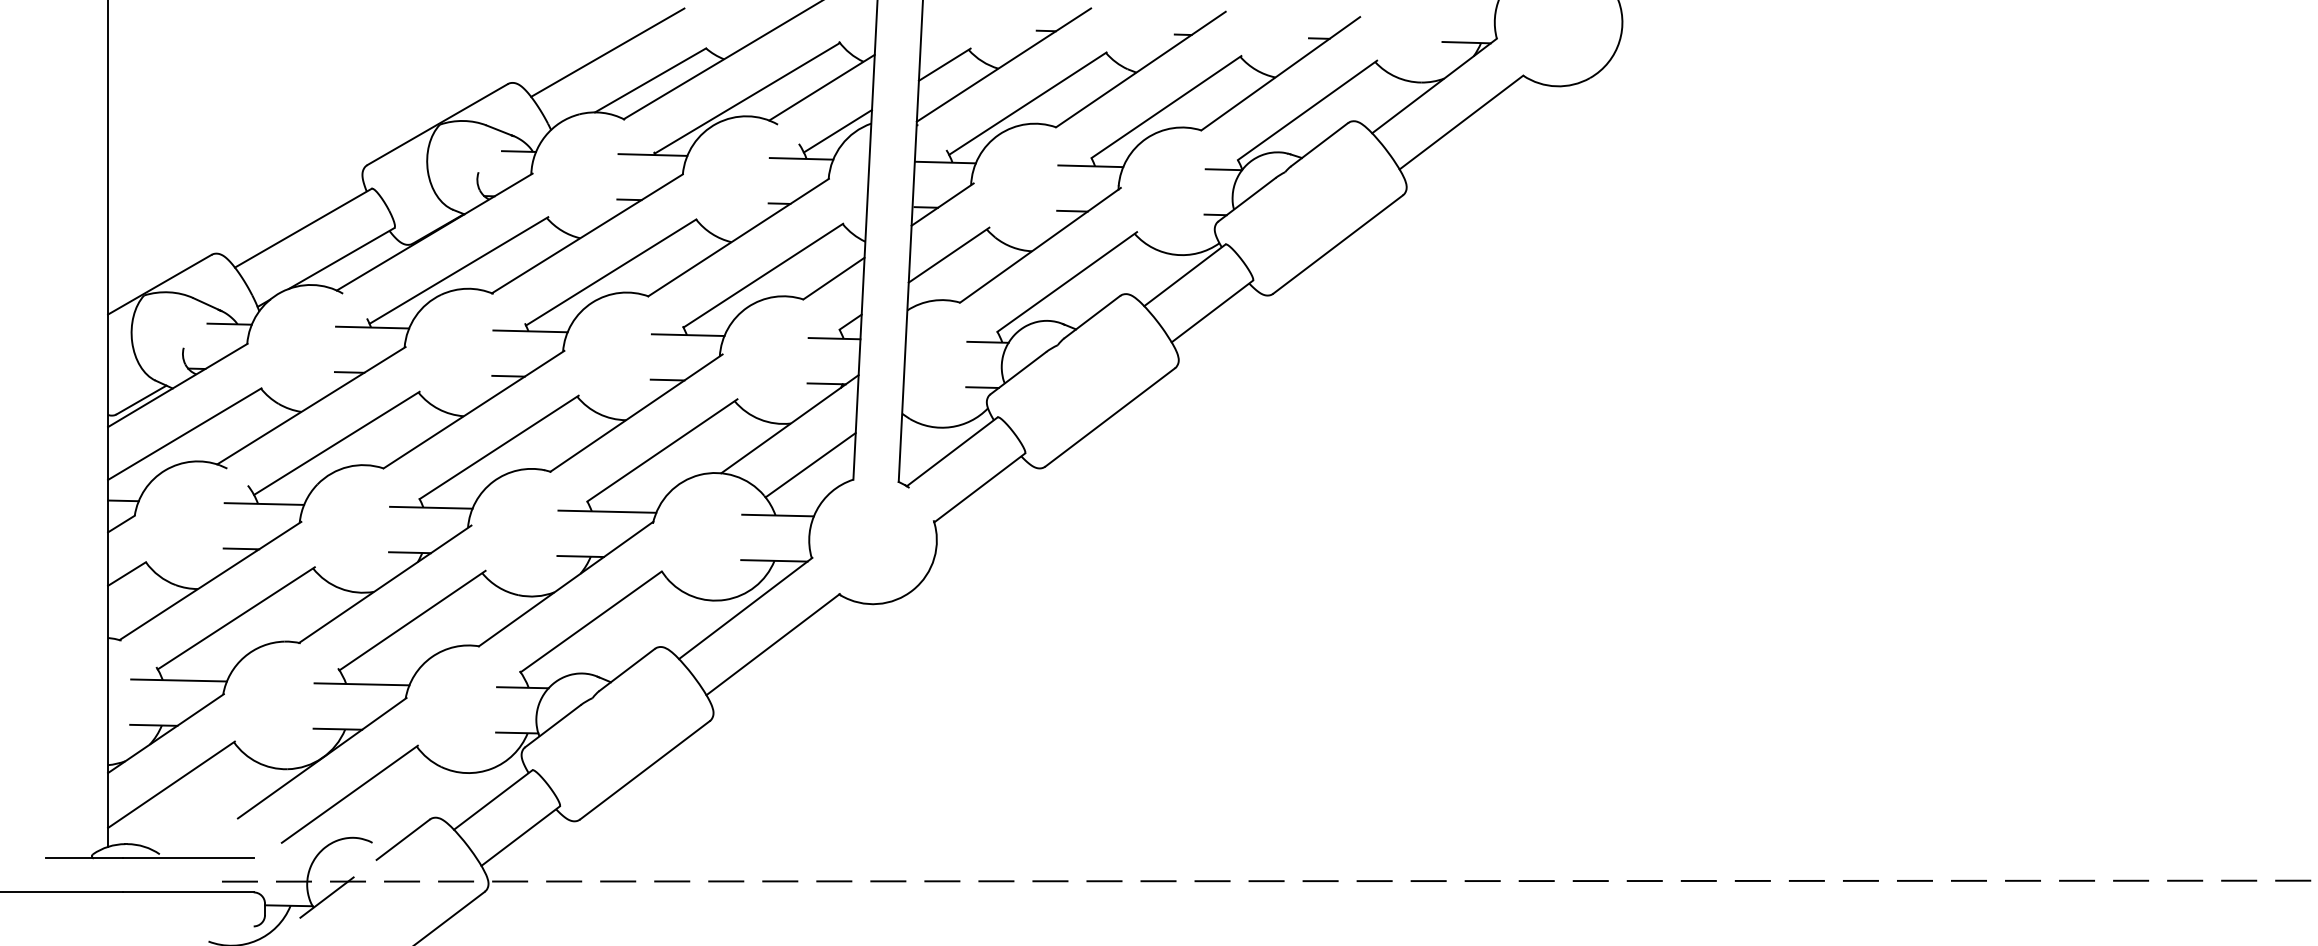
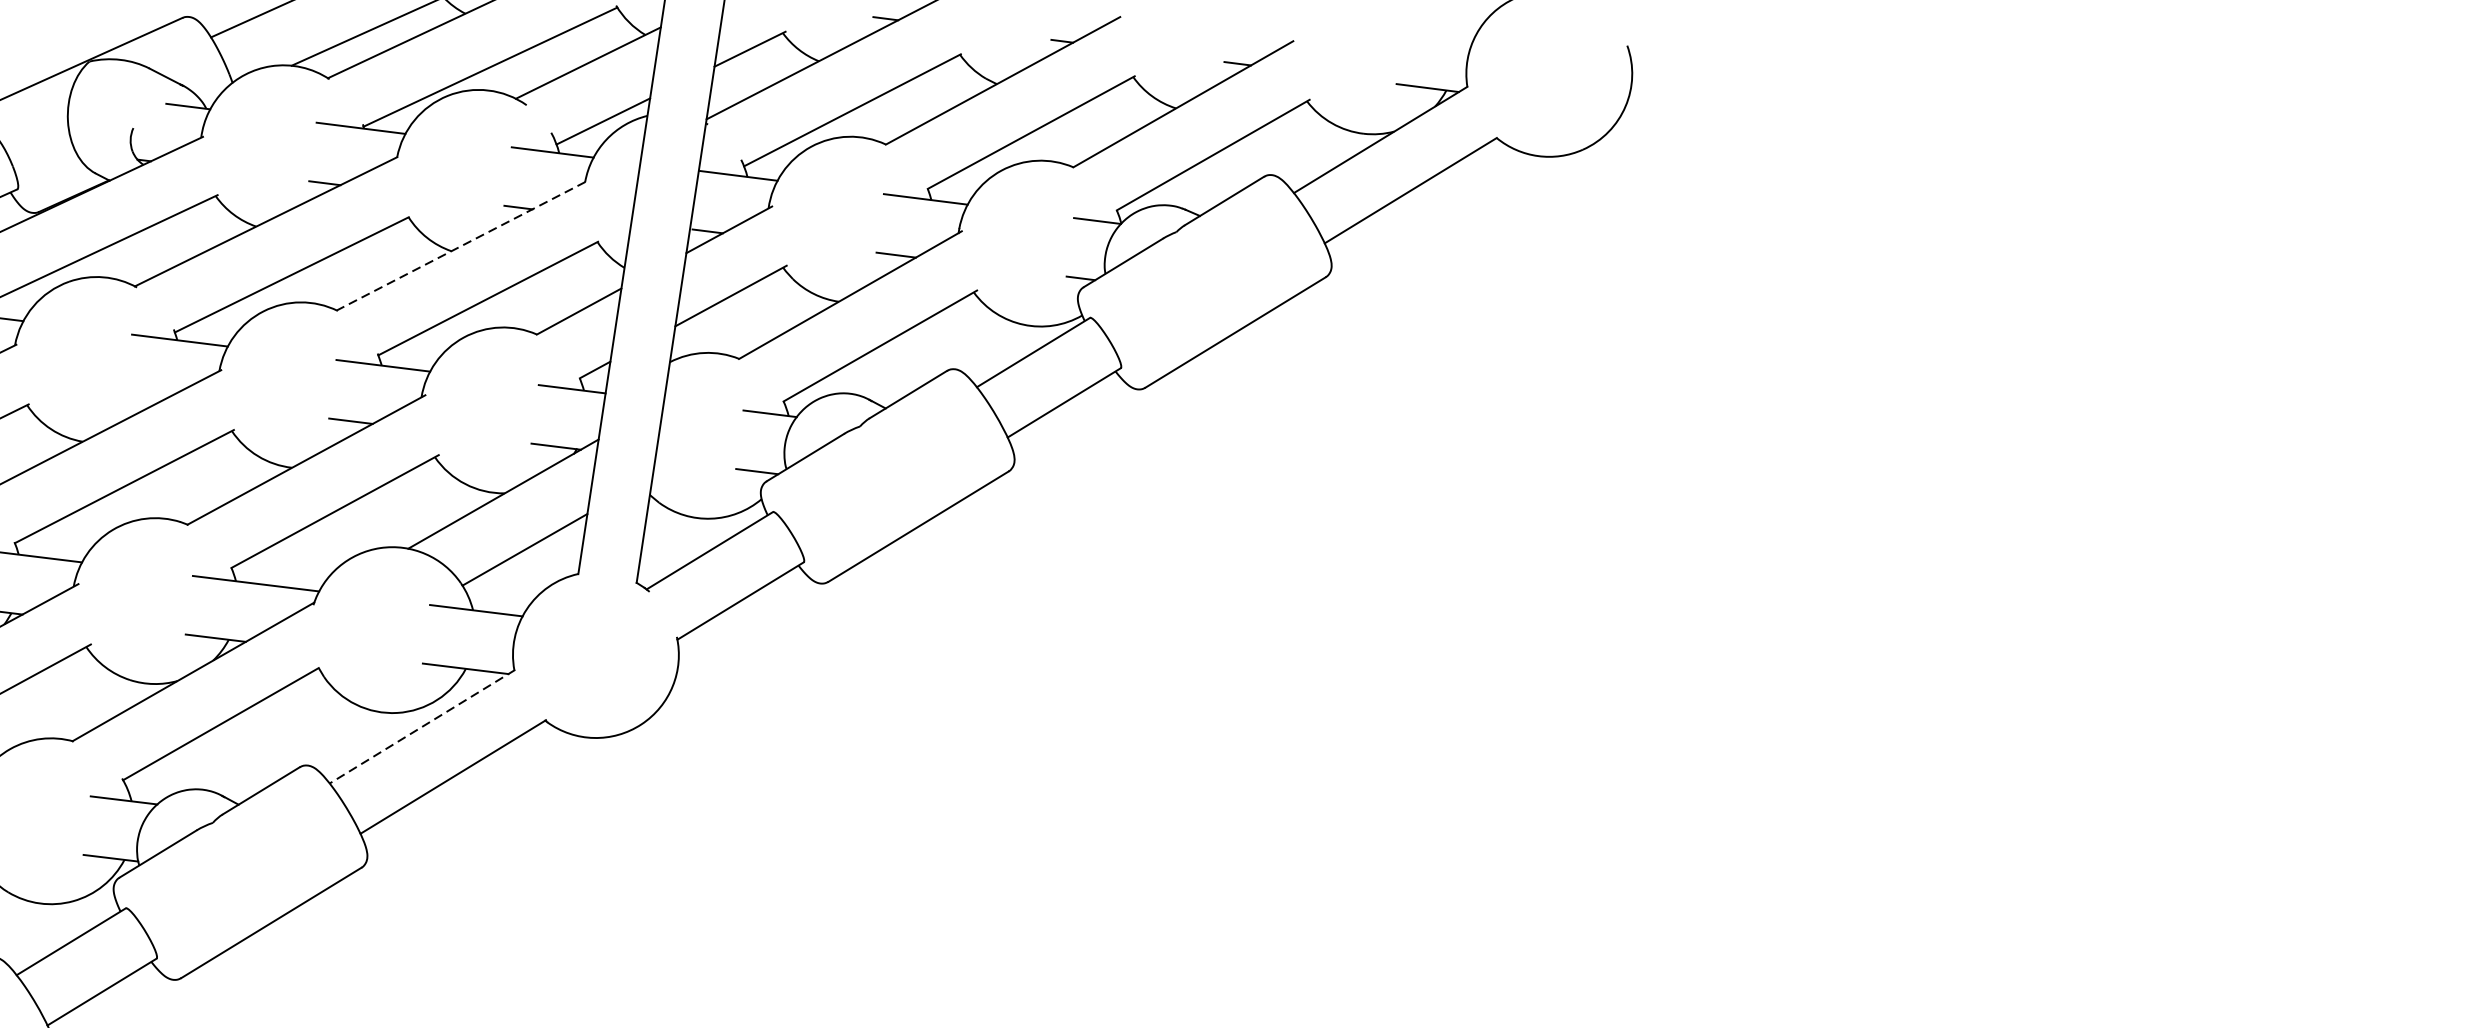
line: (738, 237) -> (461, 246), solid -> dashed
line: (508, 375) -> (145, 394), removed
line: (745, 608) -> (422, 726), solid -> dashed

